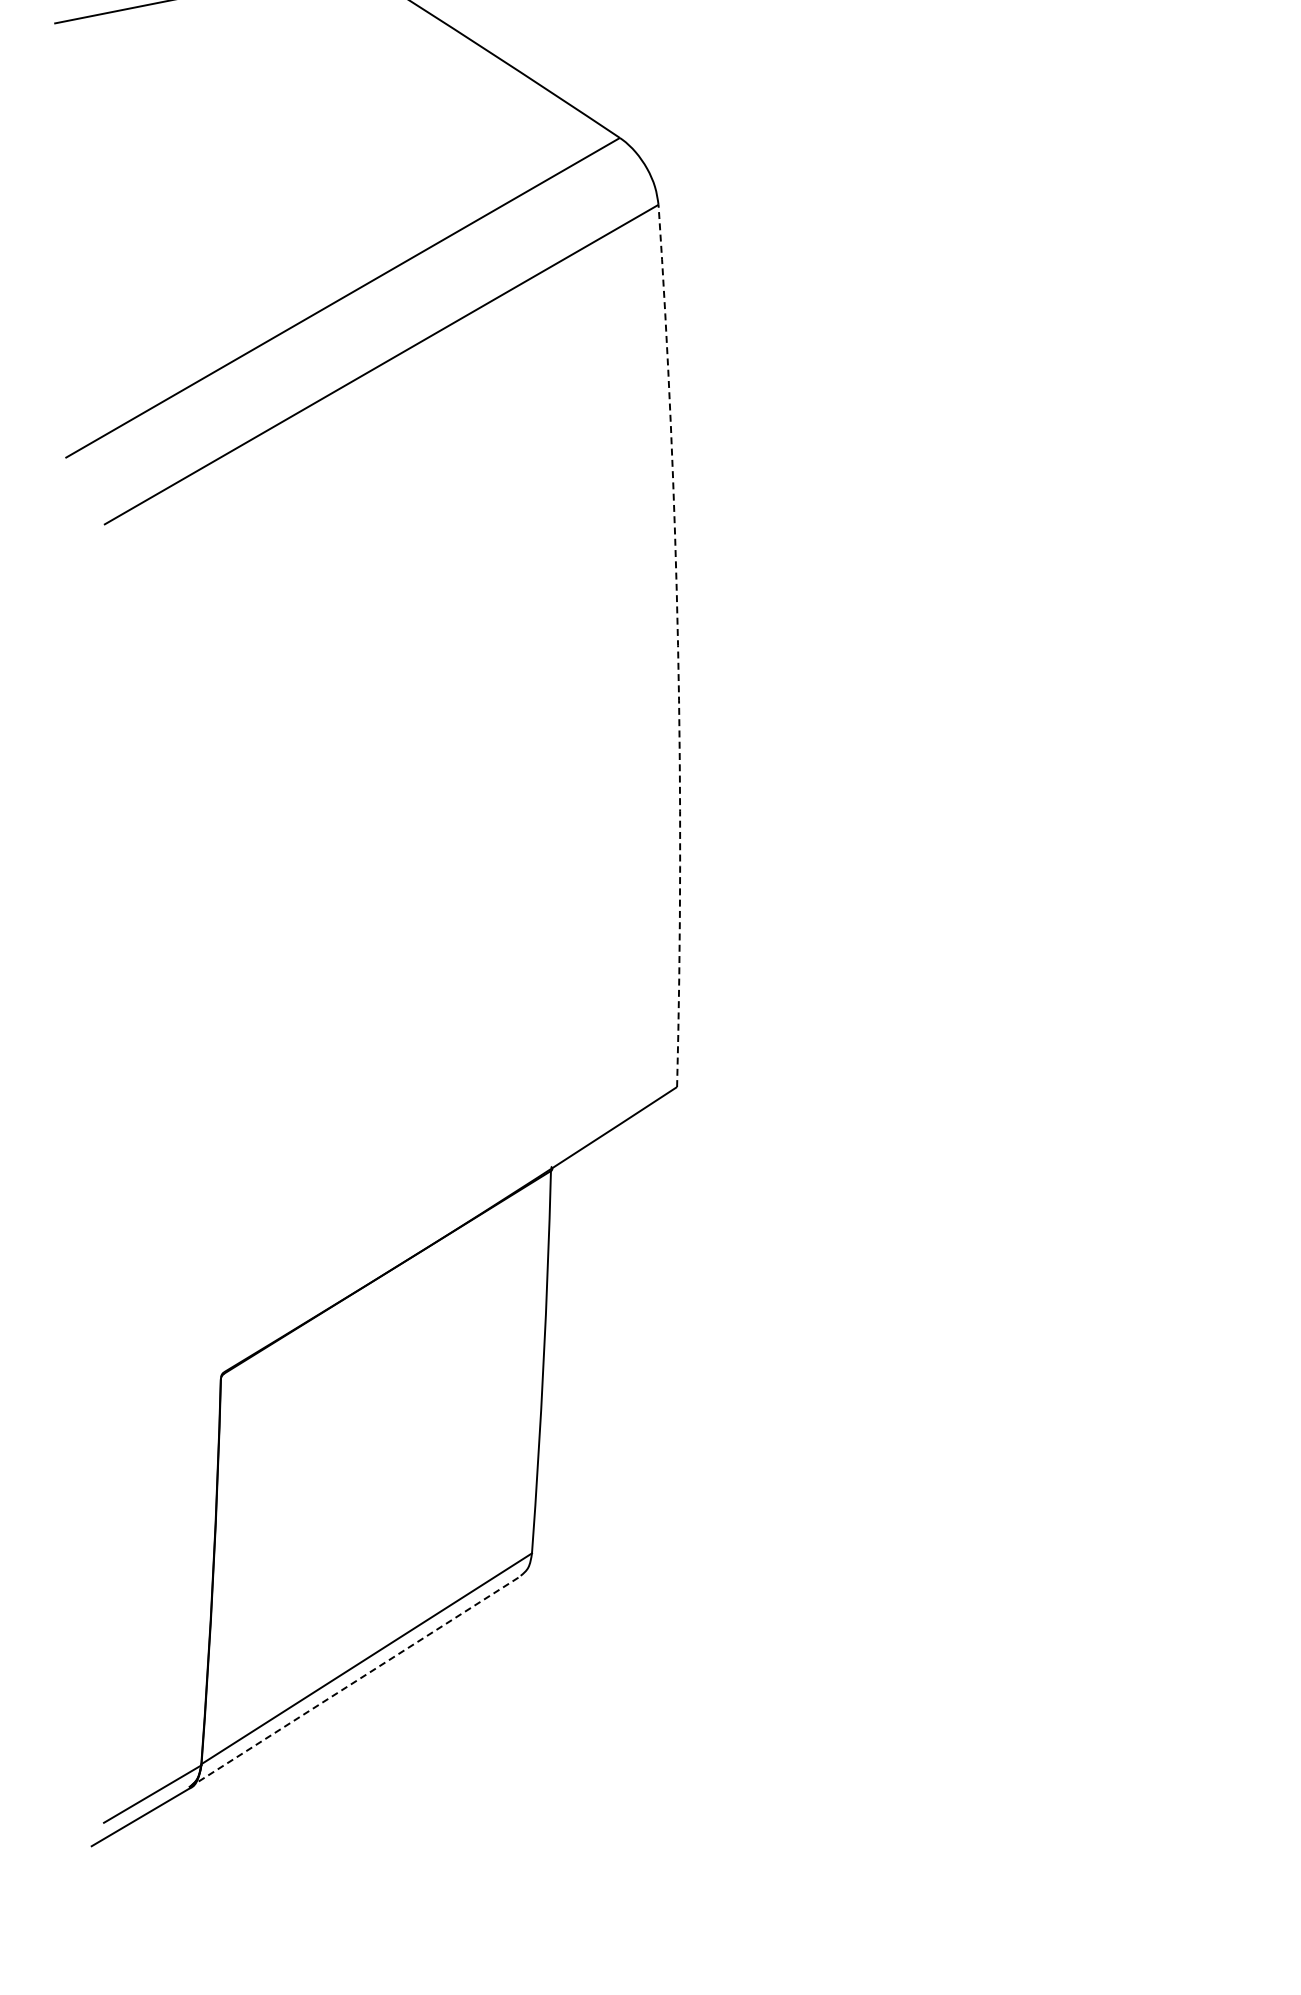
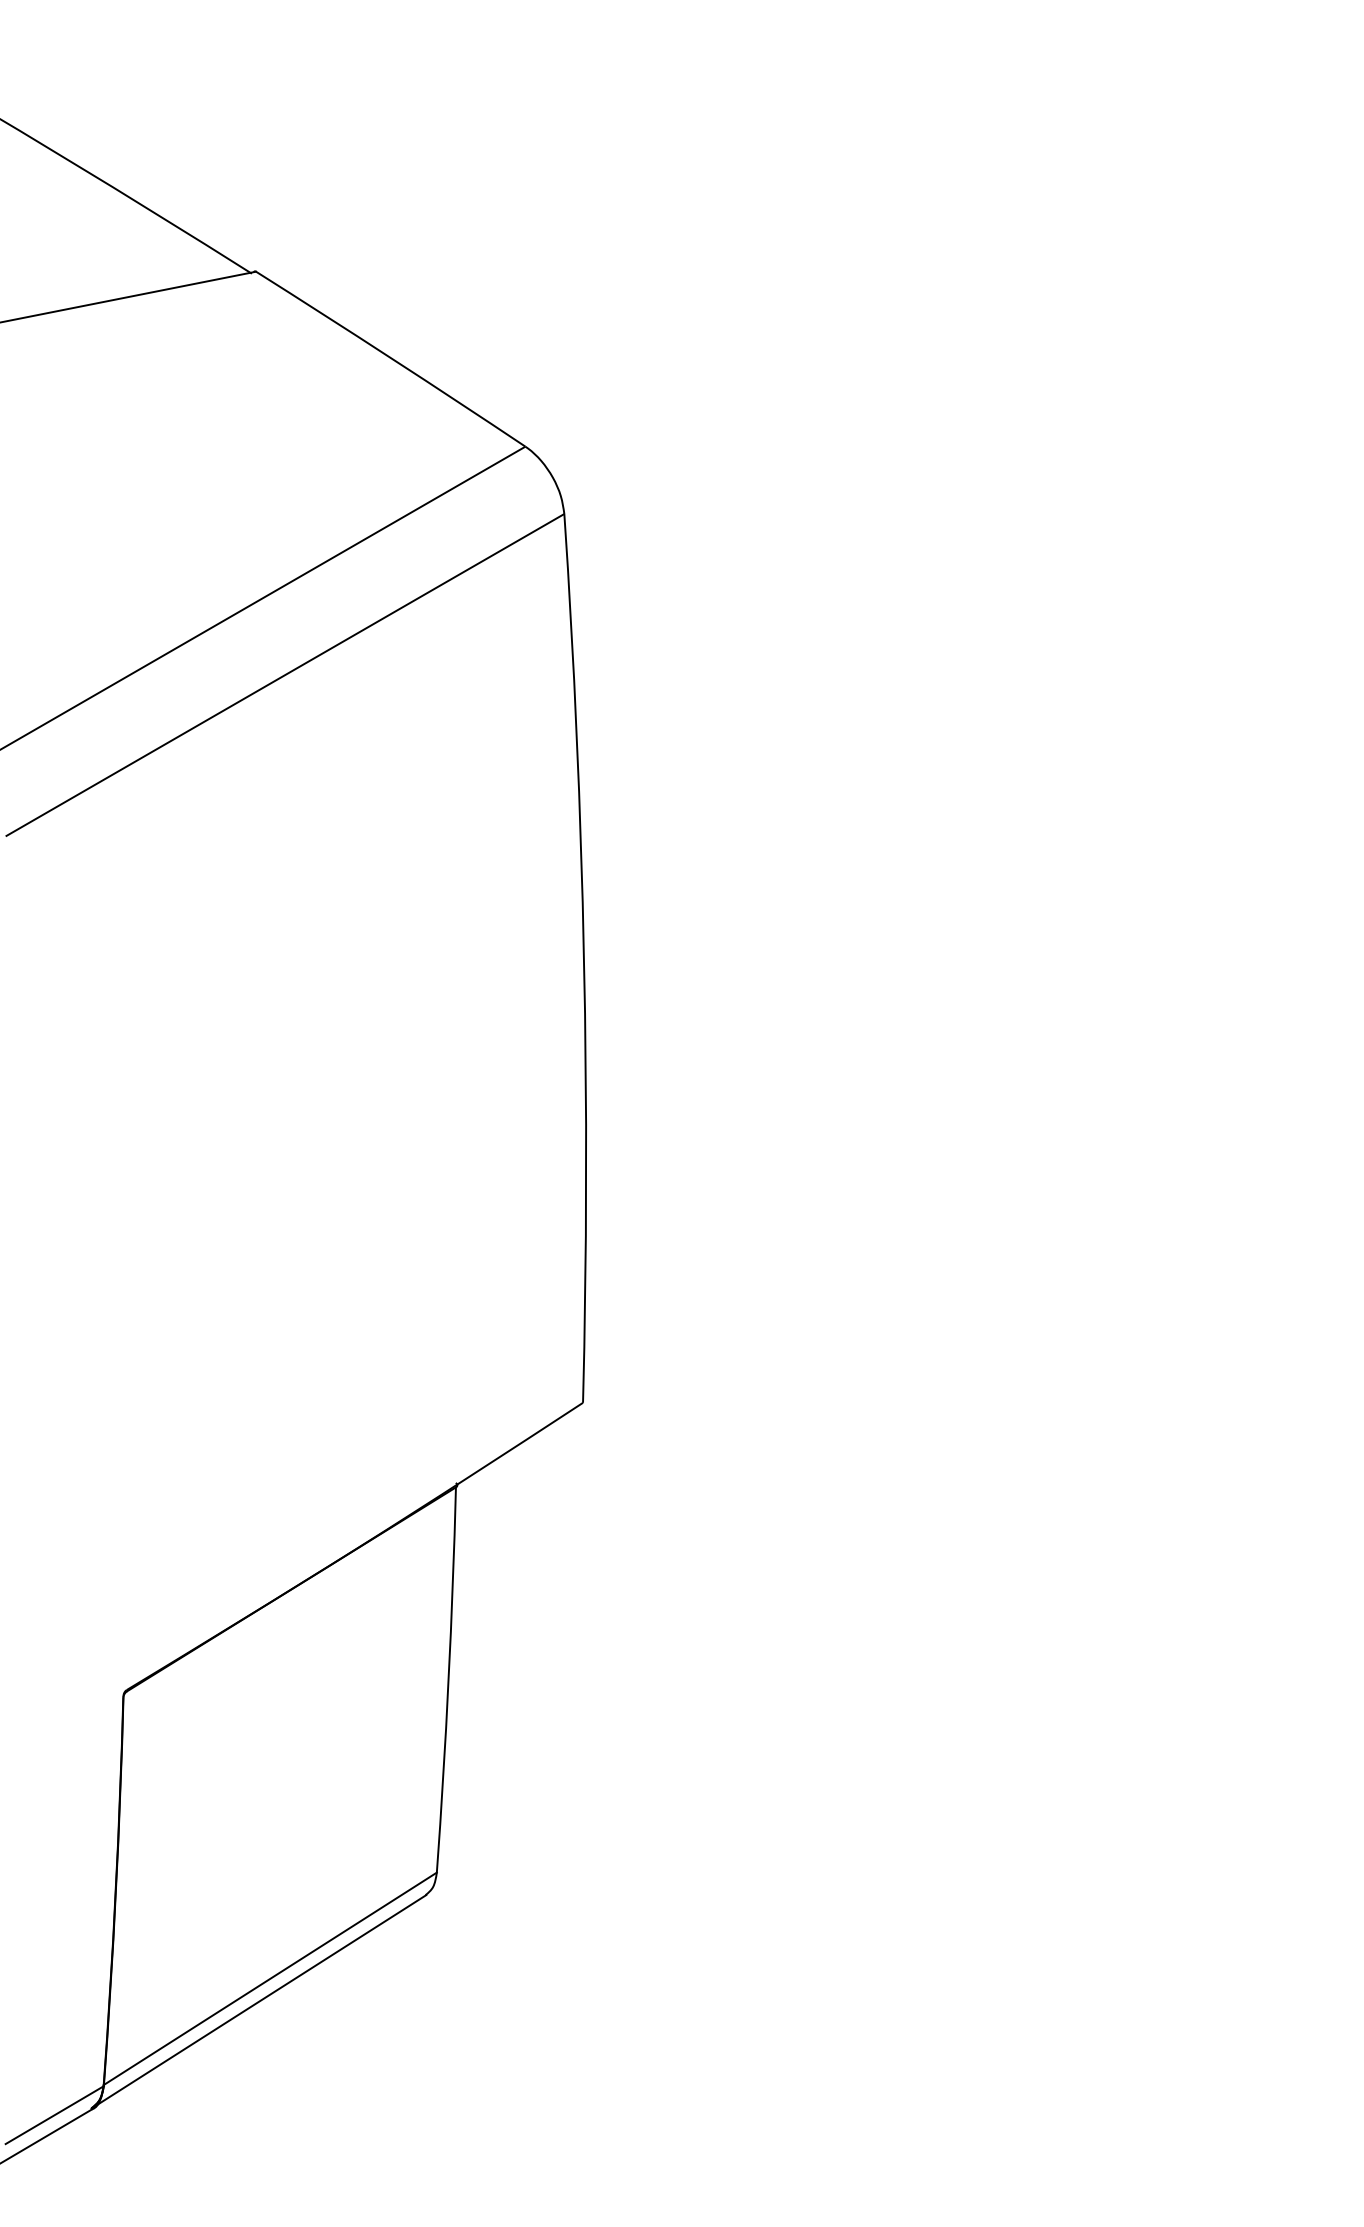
arc: (678, 646) -> (584, 958), dashed -> solid
line: (355, 1681) -> (259, 2001), dashed -> solid

